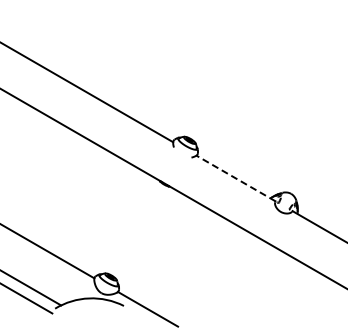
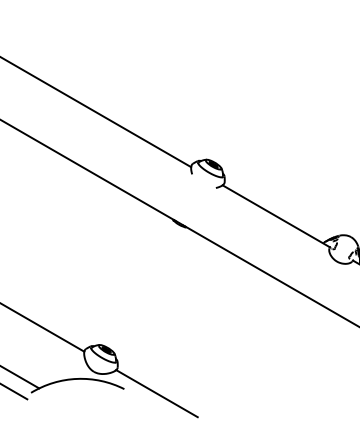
line: (235, 178) -> (275, 216), dashed -> solid

